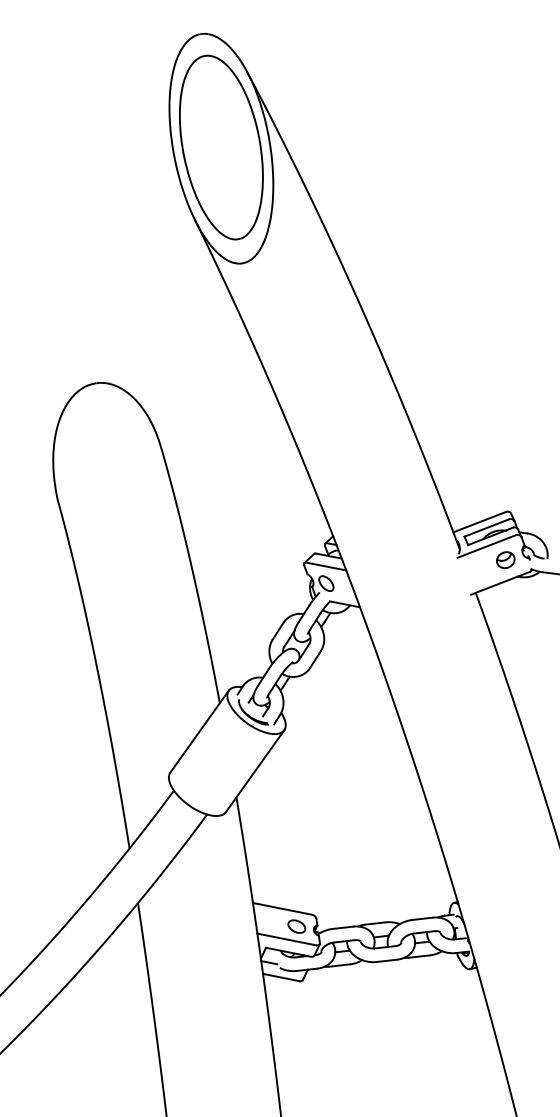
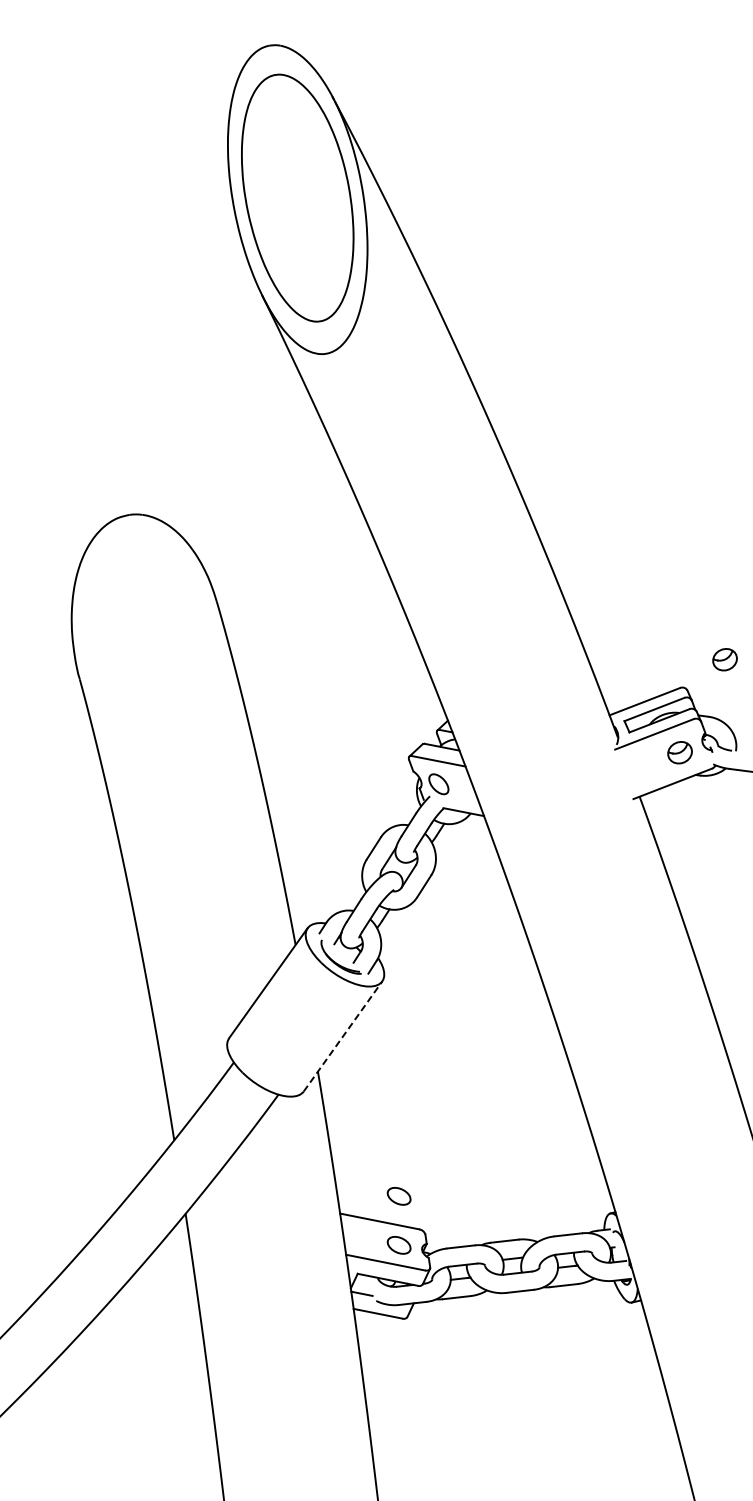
part: (538, 490) -> (724, 659), added
line: (255, 771) -> (343, 1036), solid -> dashed
part: (296, 889) -> (398, 1195), added

